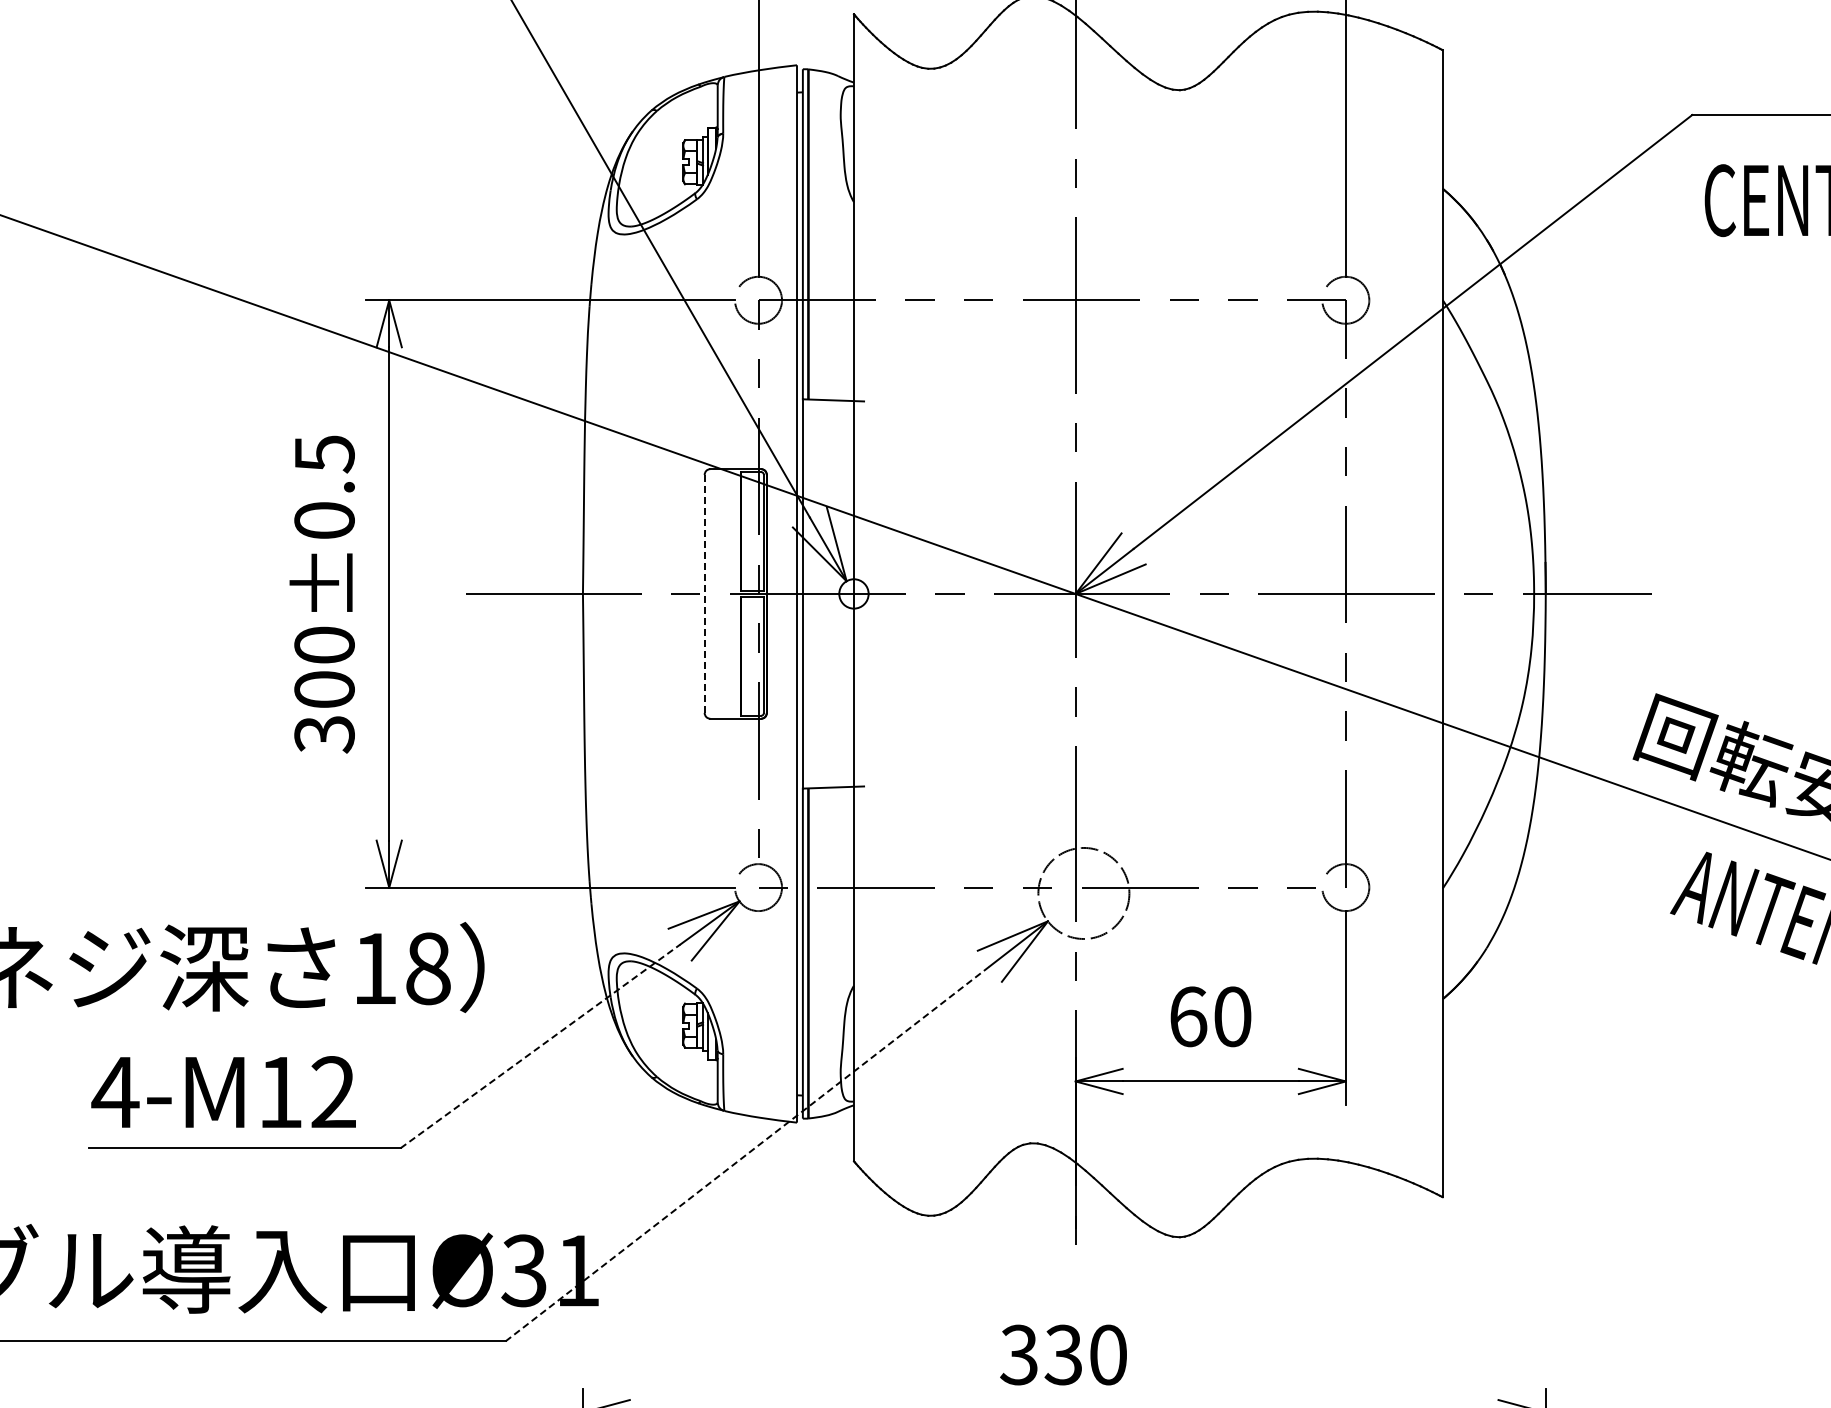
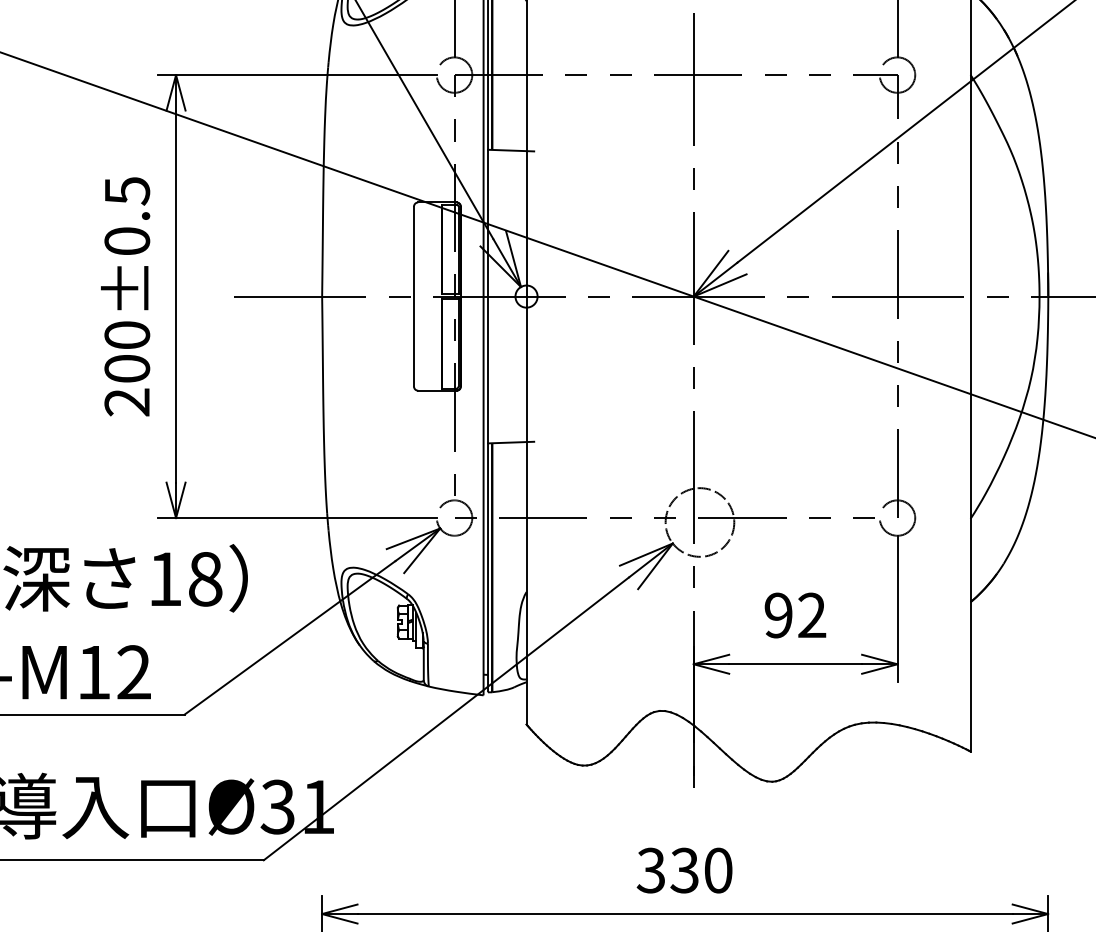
line: (704, 593) -> (413, 296), dashed -> solid
text: (324, 734) -> (127, 402), 300±0.5 -> 200±0.5
text: (1210, 1016) -> (795, 615), 60 -> 92
line: (540, 1046) -> (290, 637), dashed -> solid
line: (748, 1153) -> (447, 718), dashed -> solid

